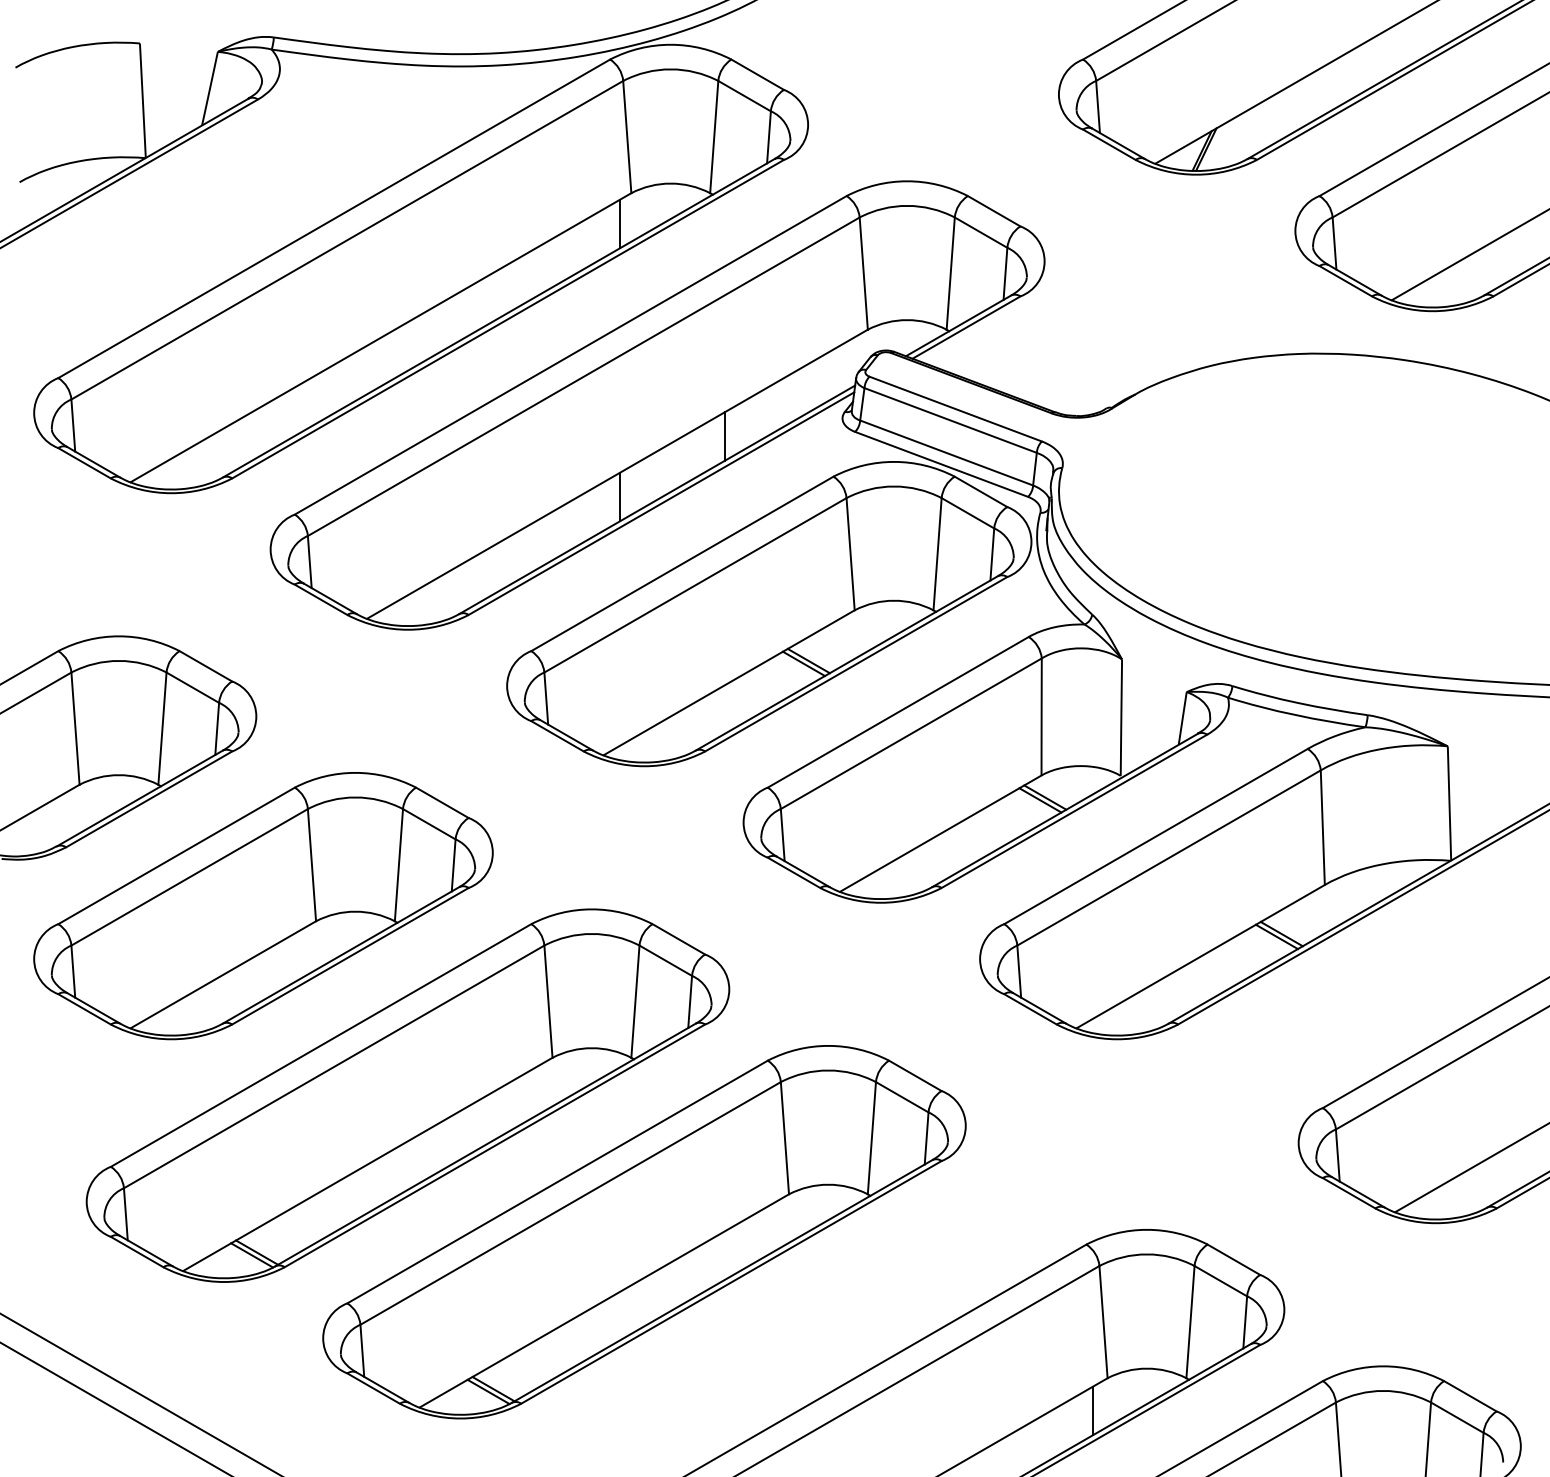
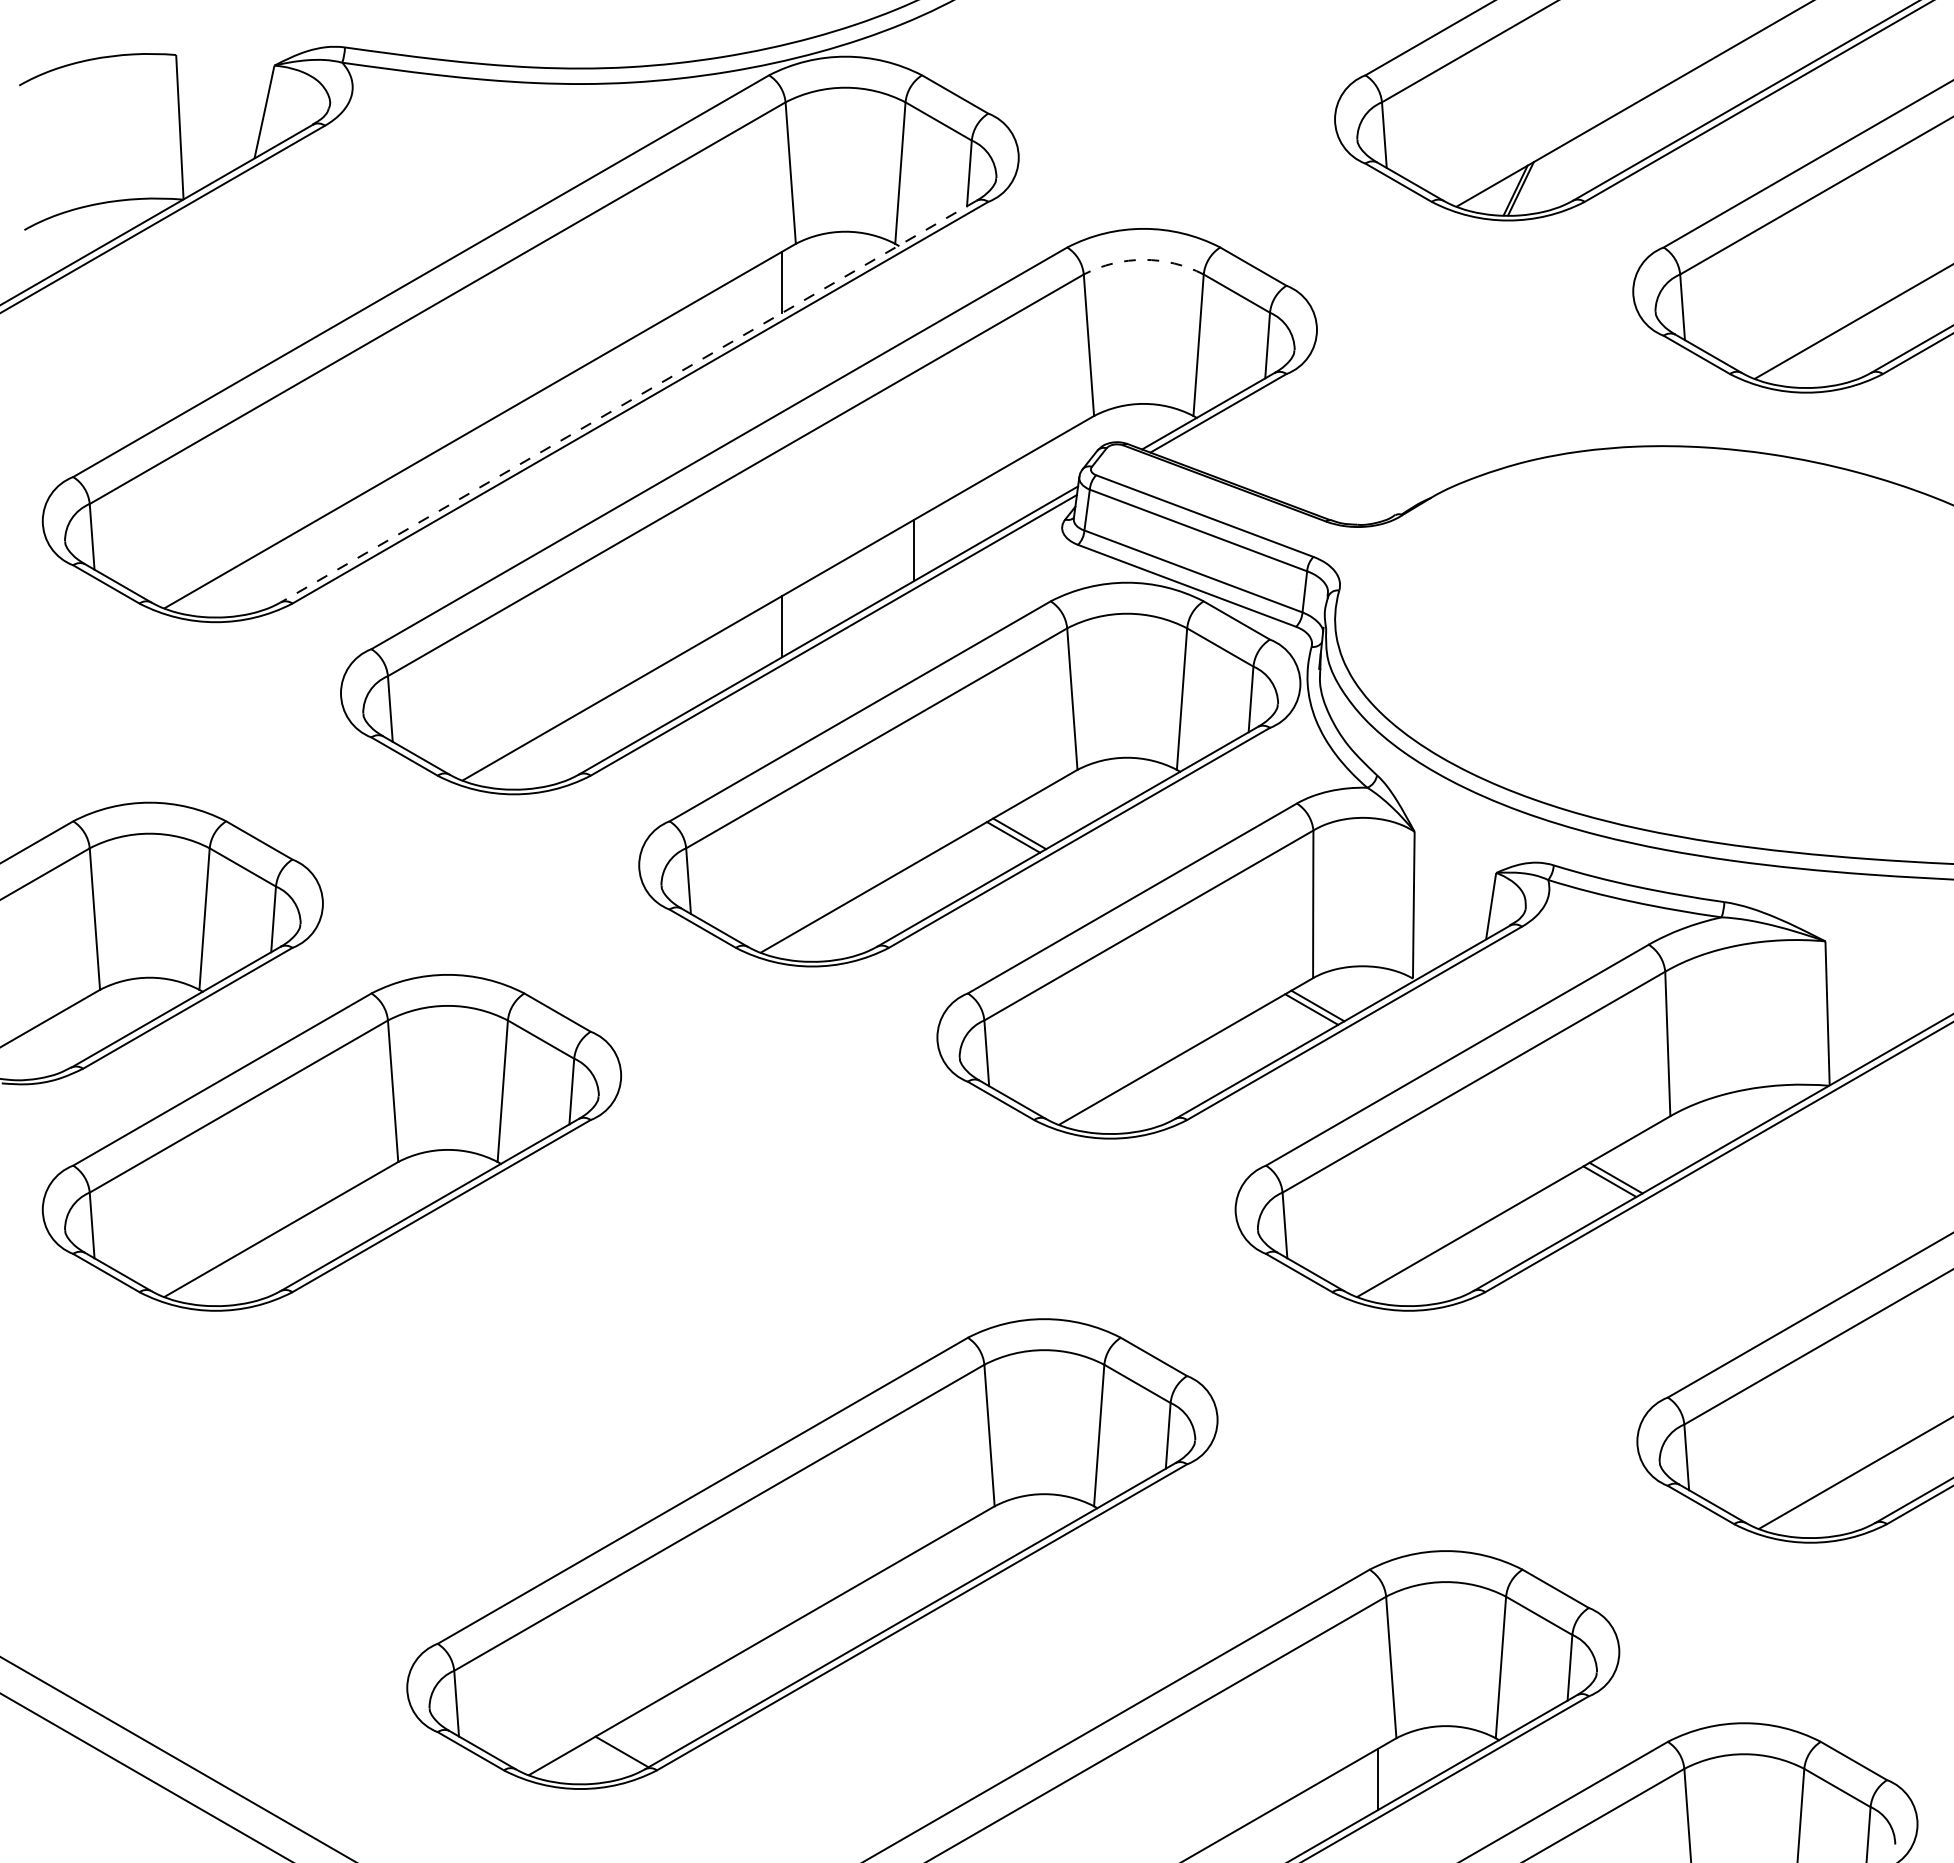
arc: (907, 205) -> (1143, 259), solid -> dashed
line: (498, 318) -> (628, 401), solid -> dashed
part: (408, 1095) -> (514, 1381), removed
line: (488, 1391) -> (615, 1755), removed

